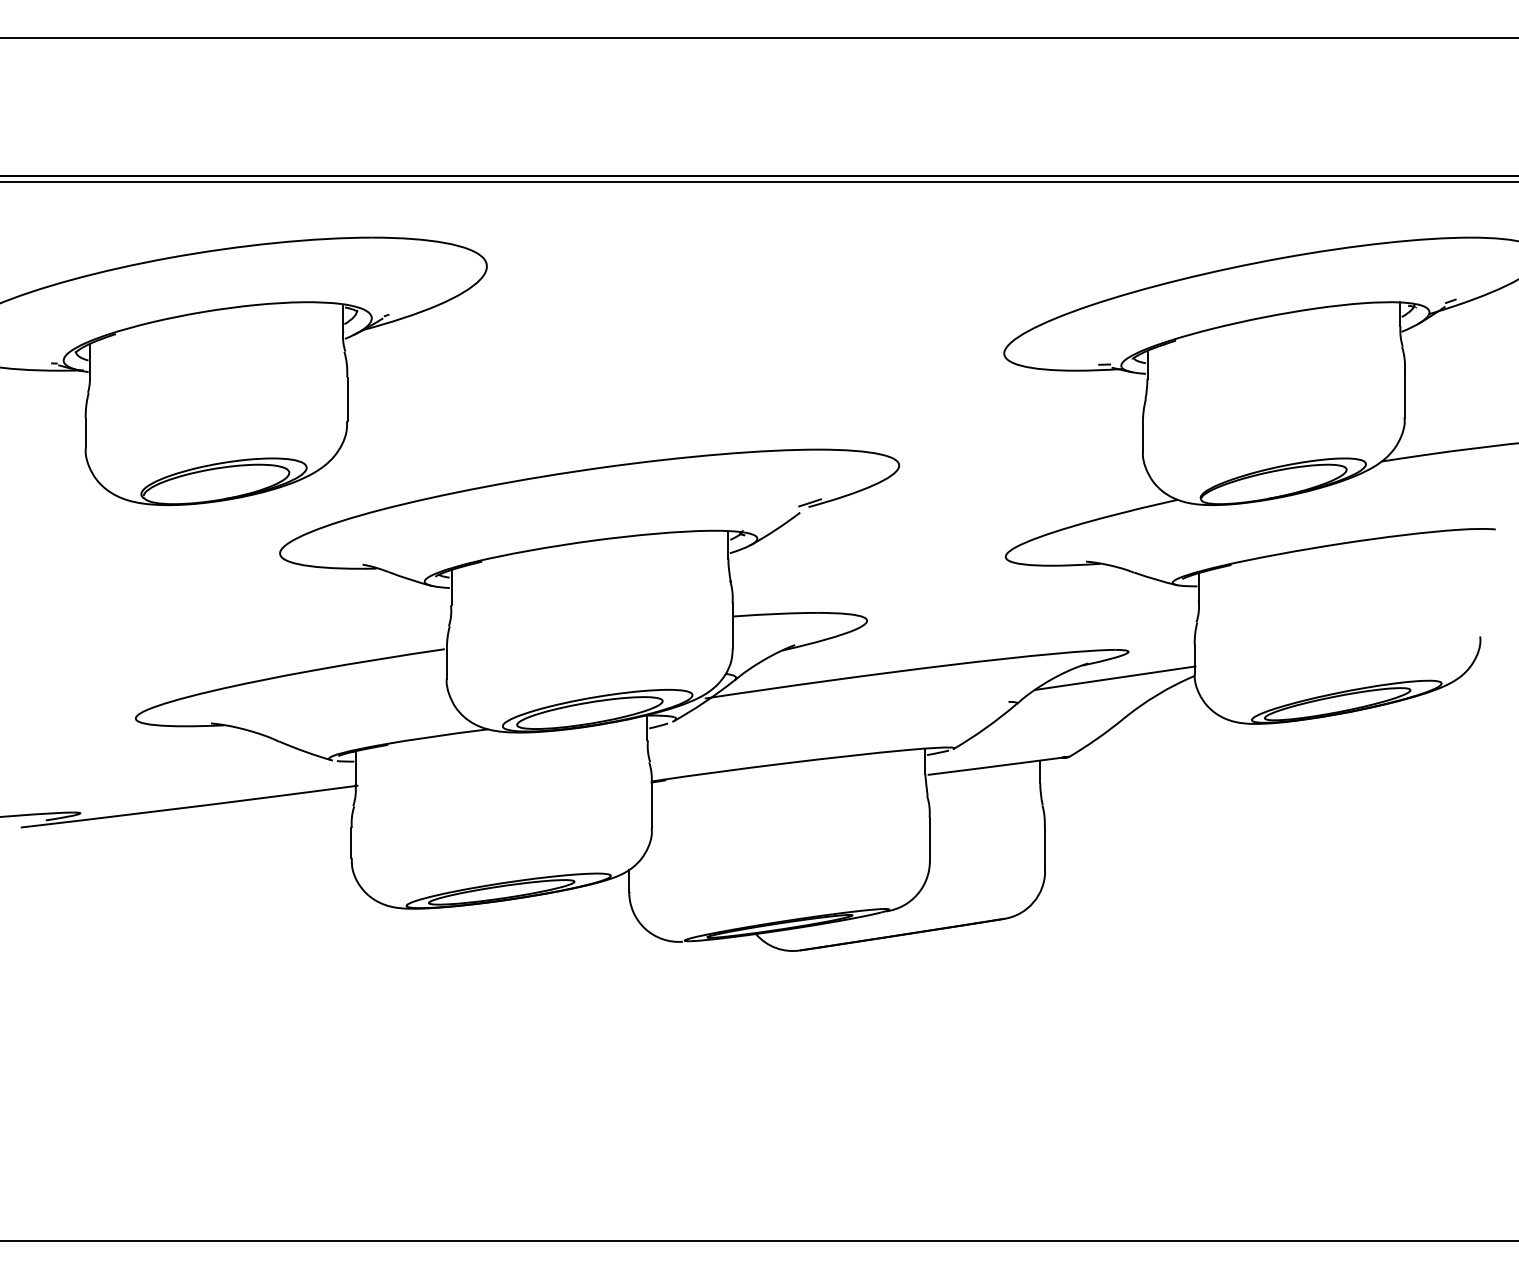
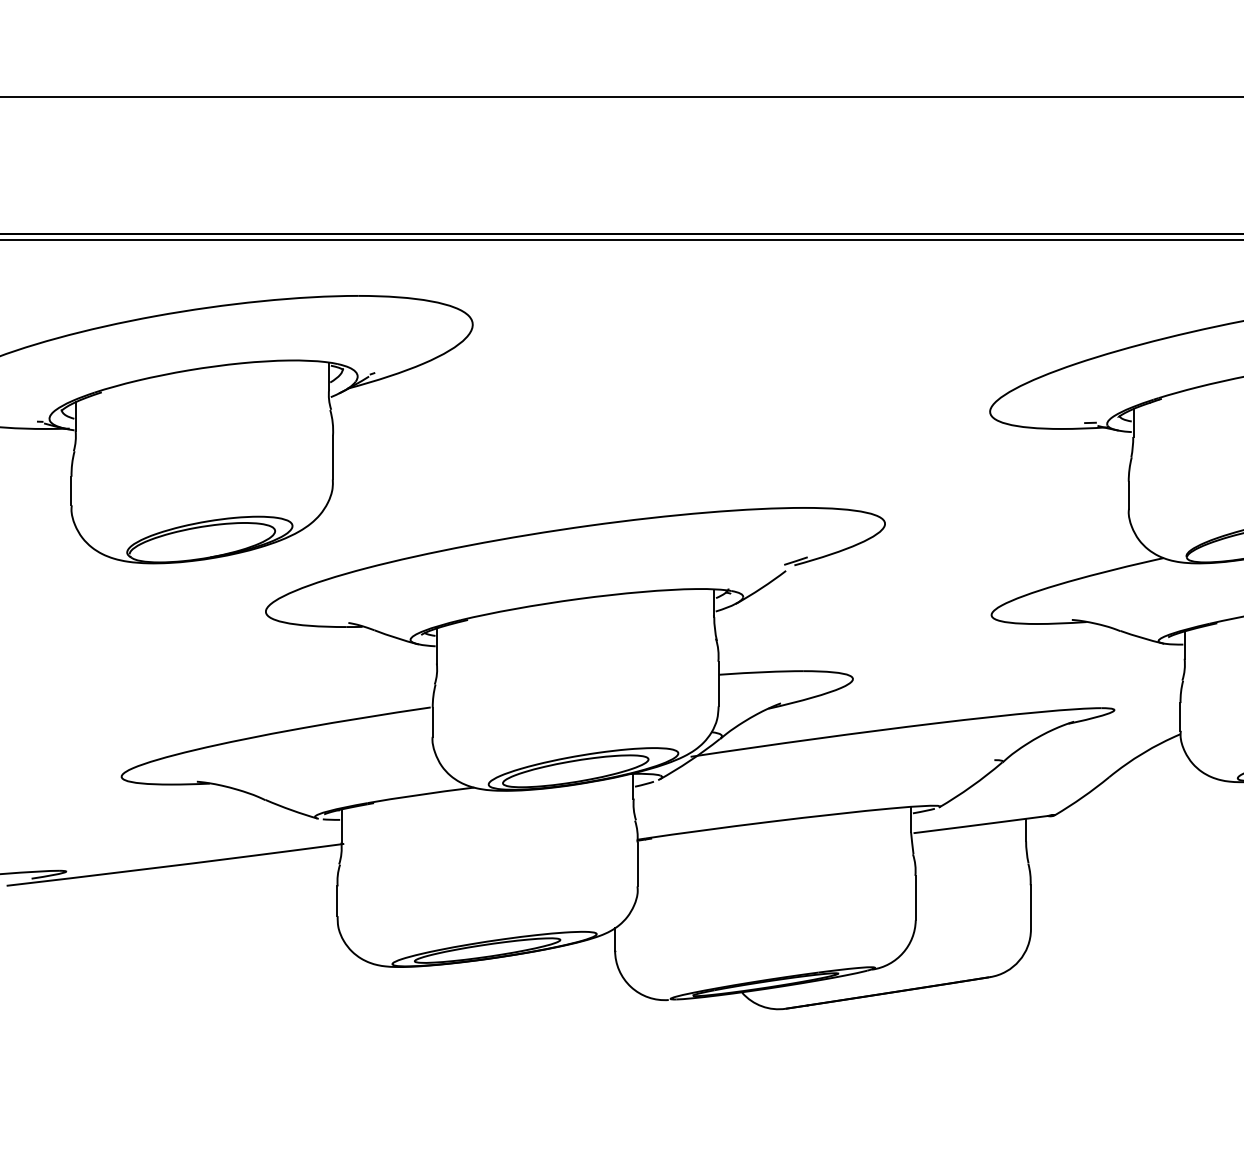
line: (1115, 677) -> (1101, 735), removed

